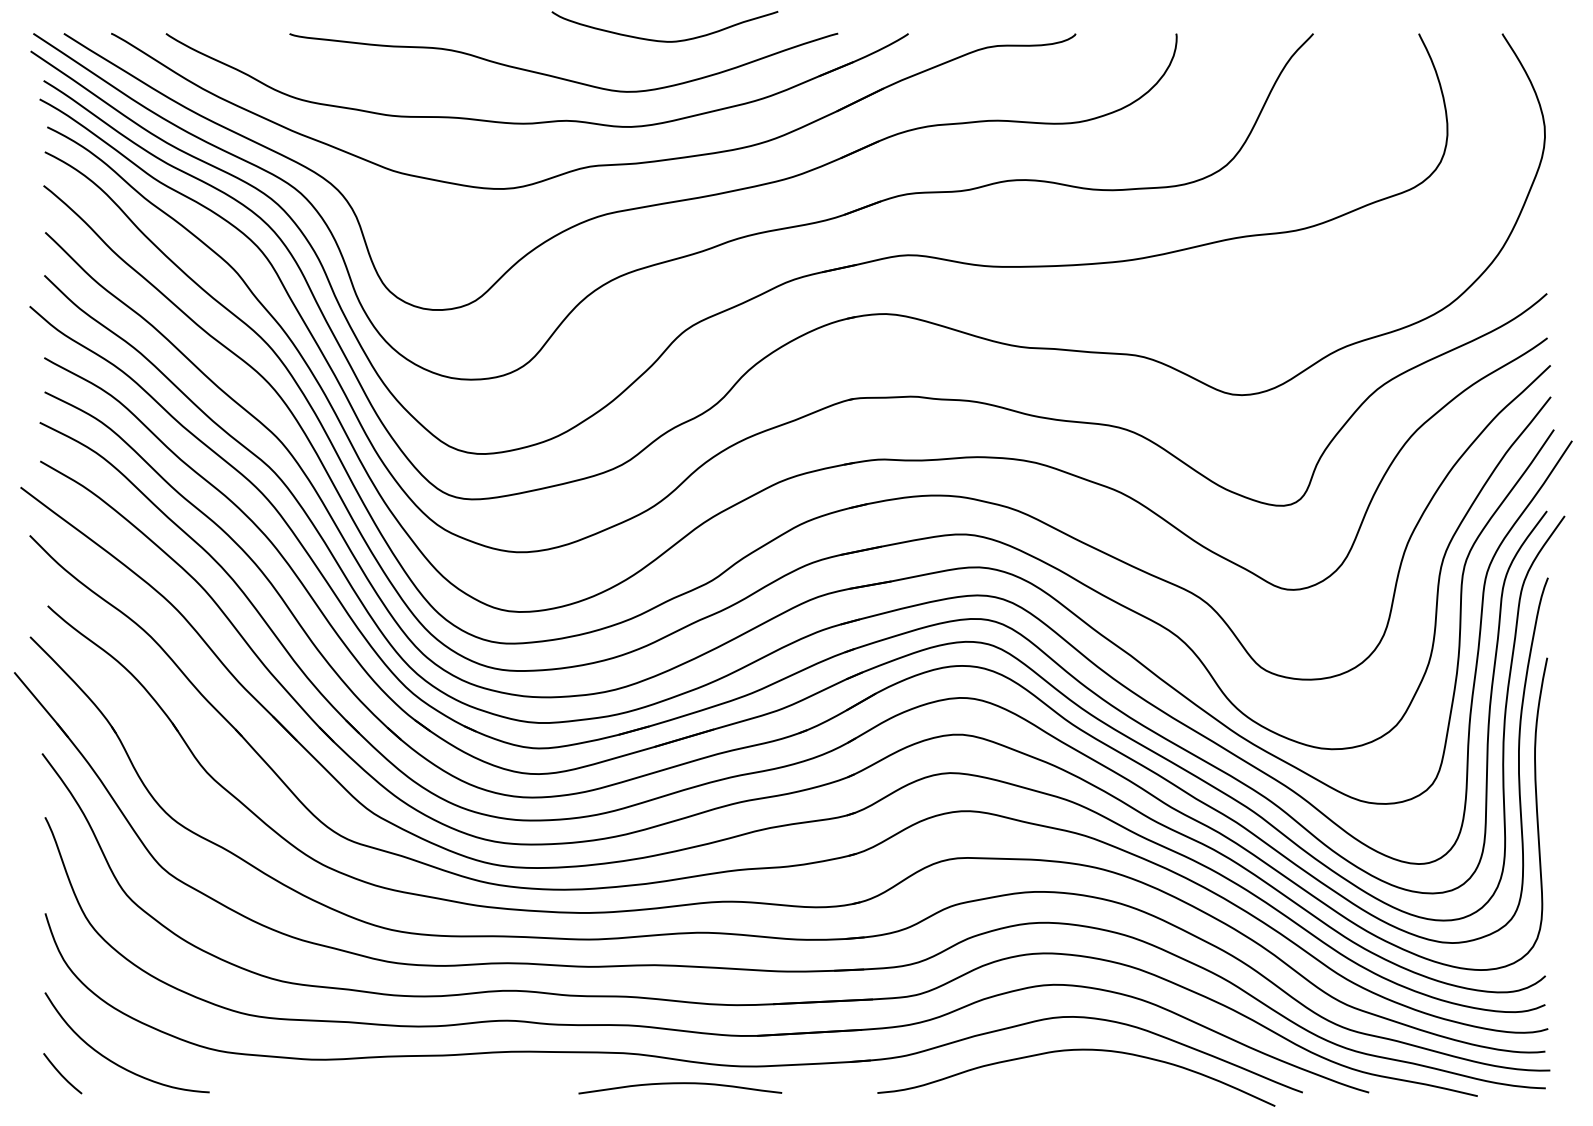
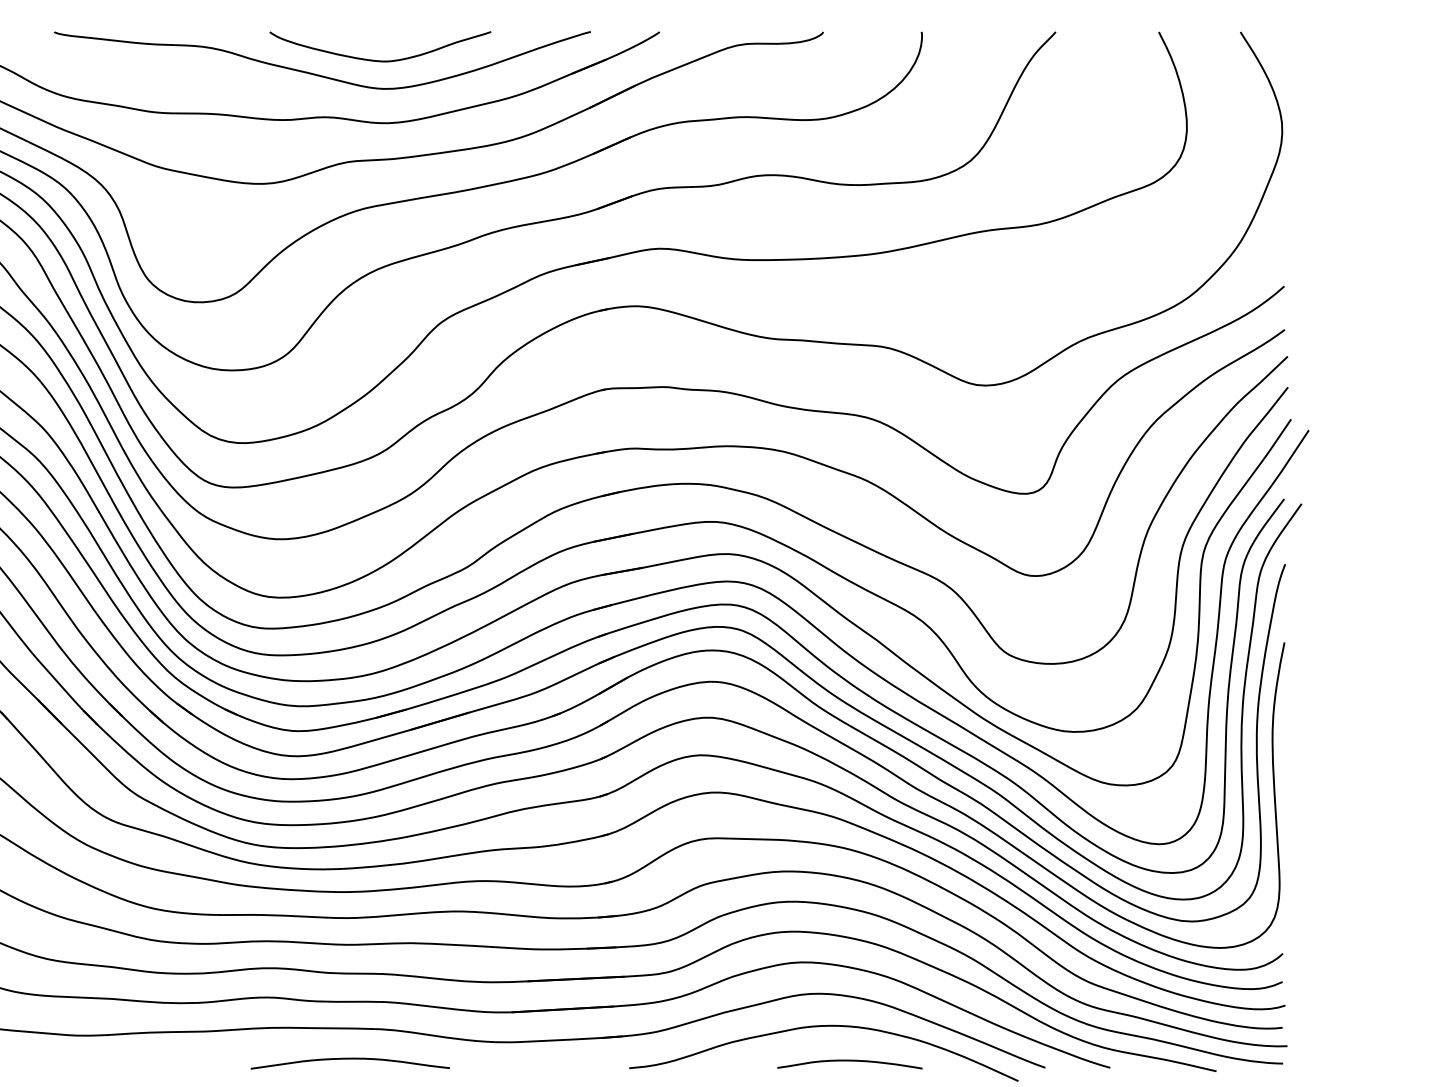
curve: (664, 40) -> (379, 60), moved
curve: (680, 1084) -> (350, 1059), moved
curve: (1102, 1086) -> (849, 1061), added

